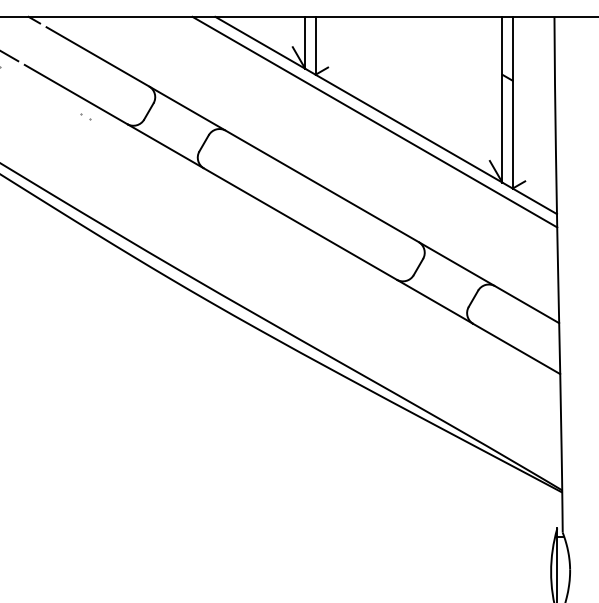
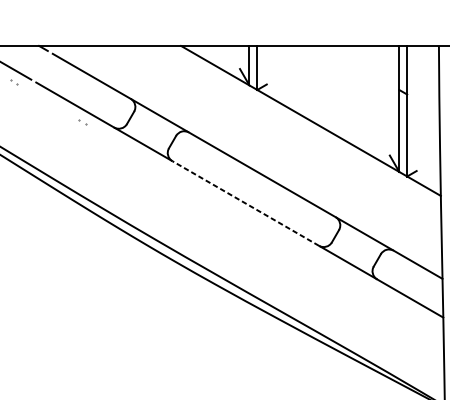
line: (374, 121) -> (302, 125), removed
line: (299, 223) -> (245, 203), solid -> dashed

